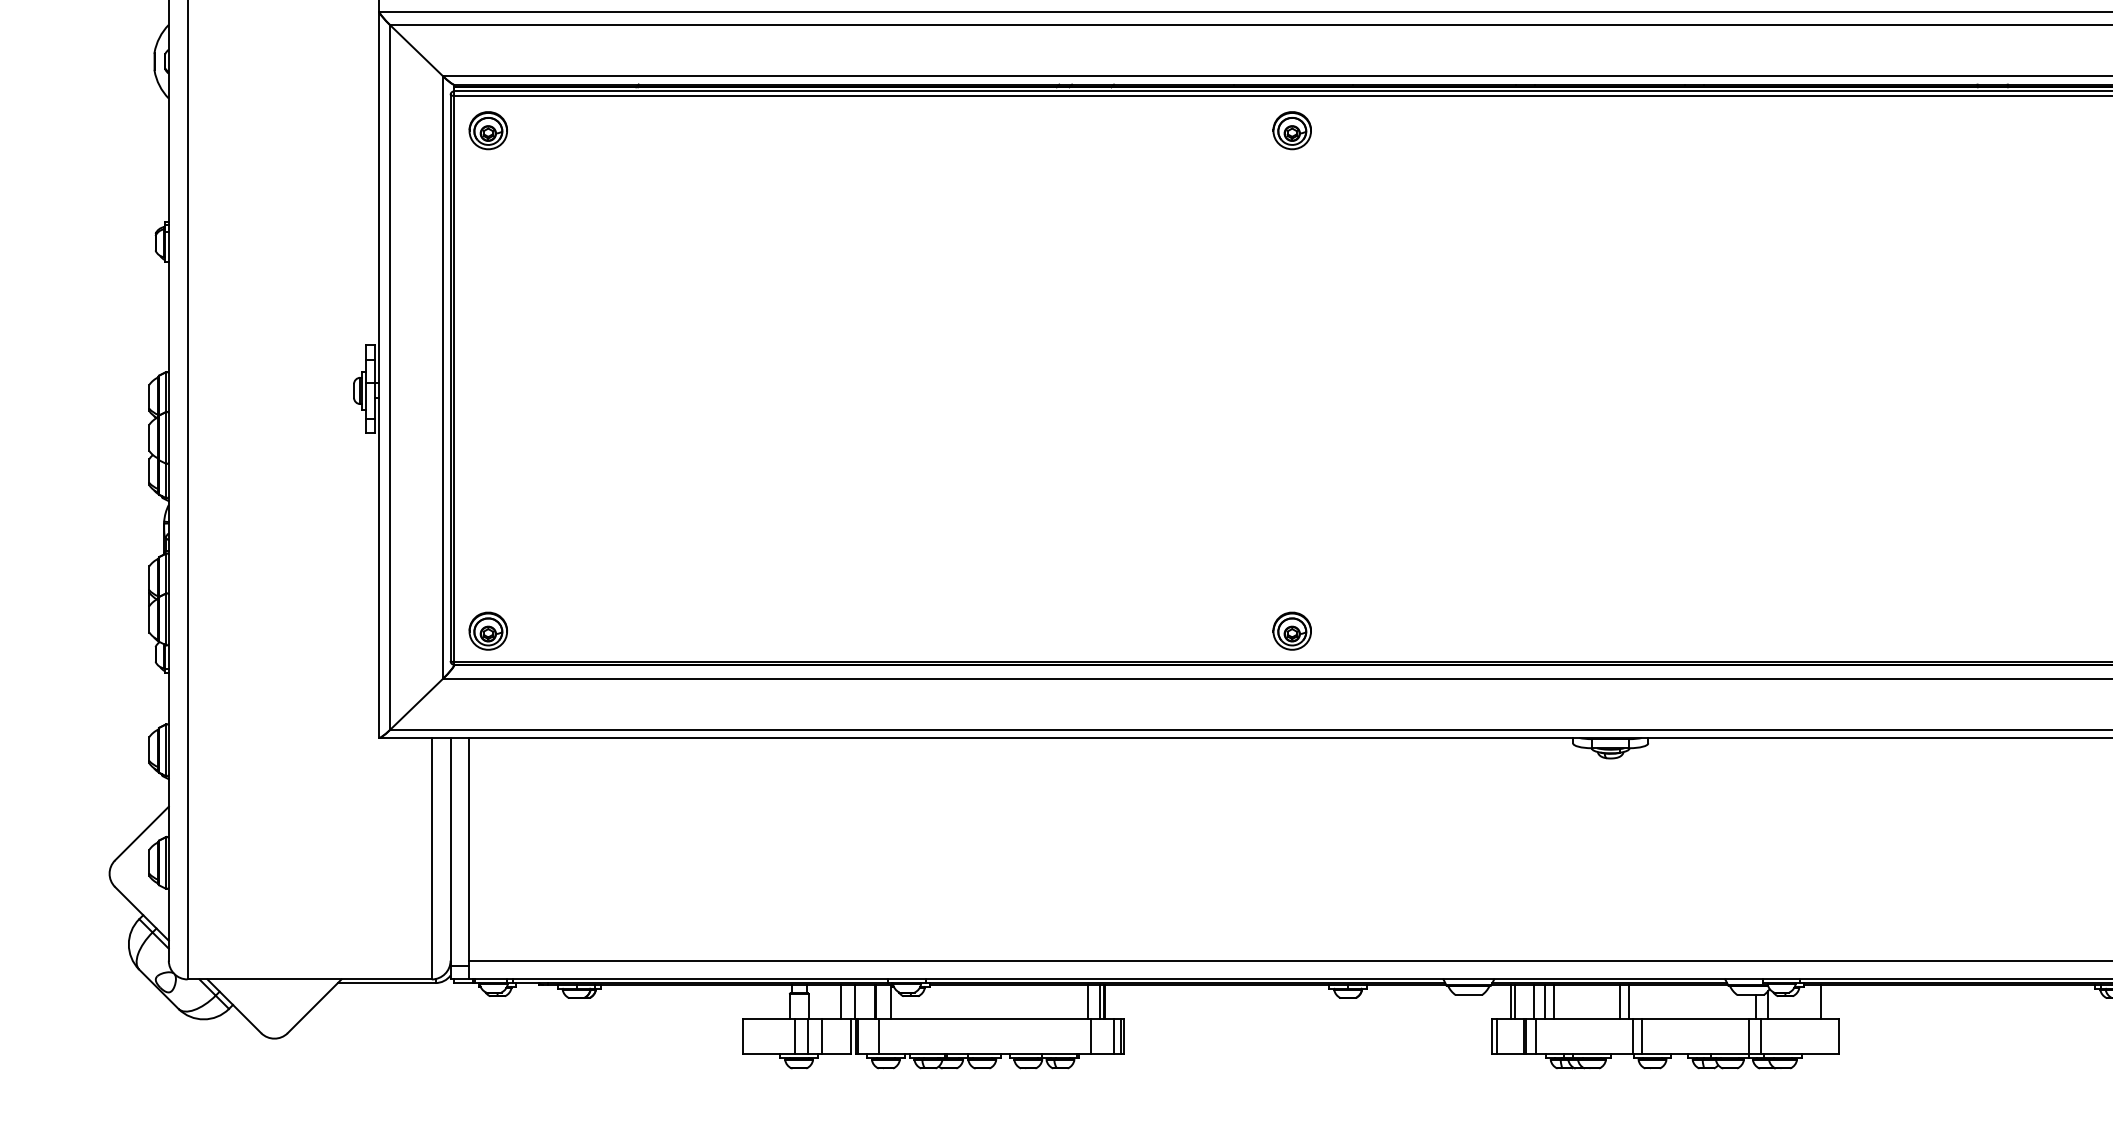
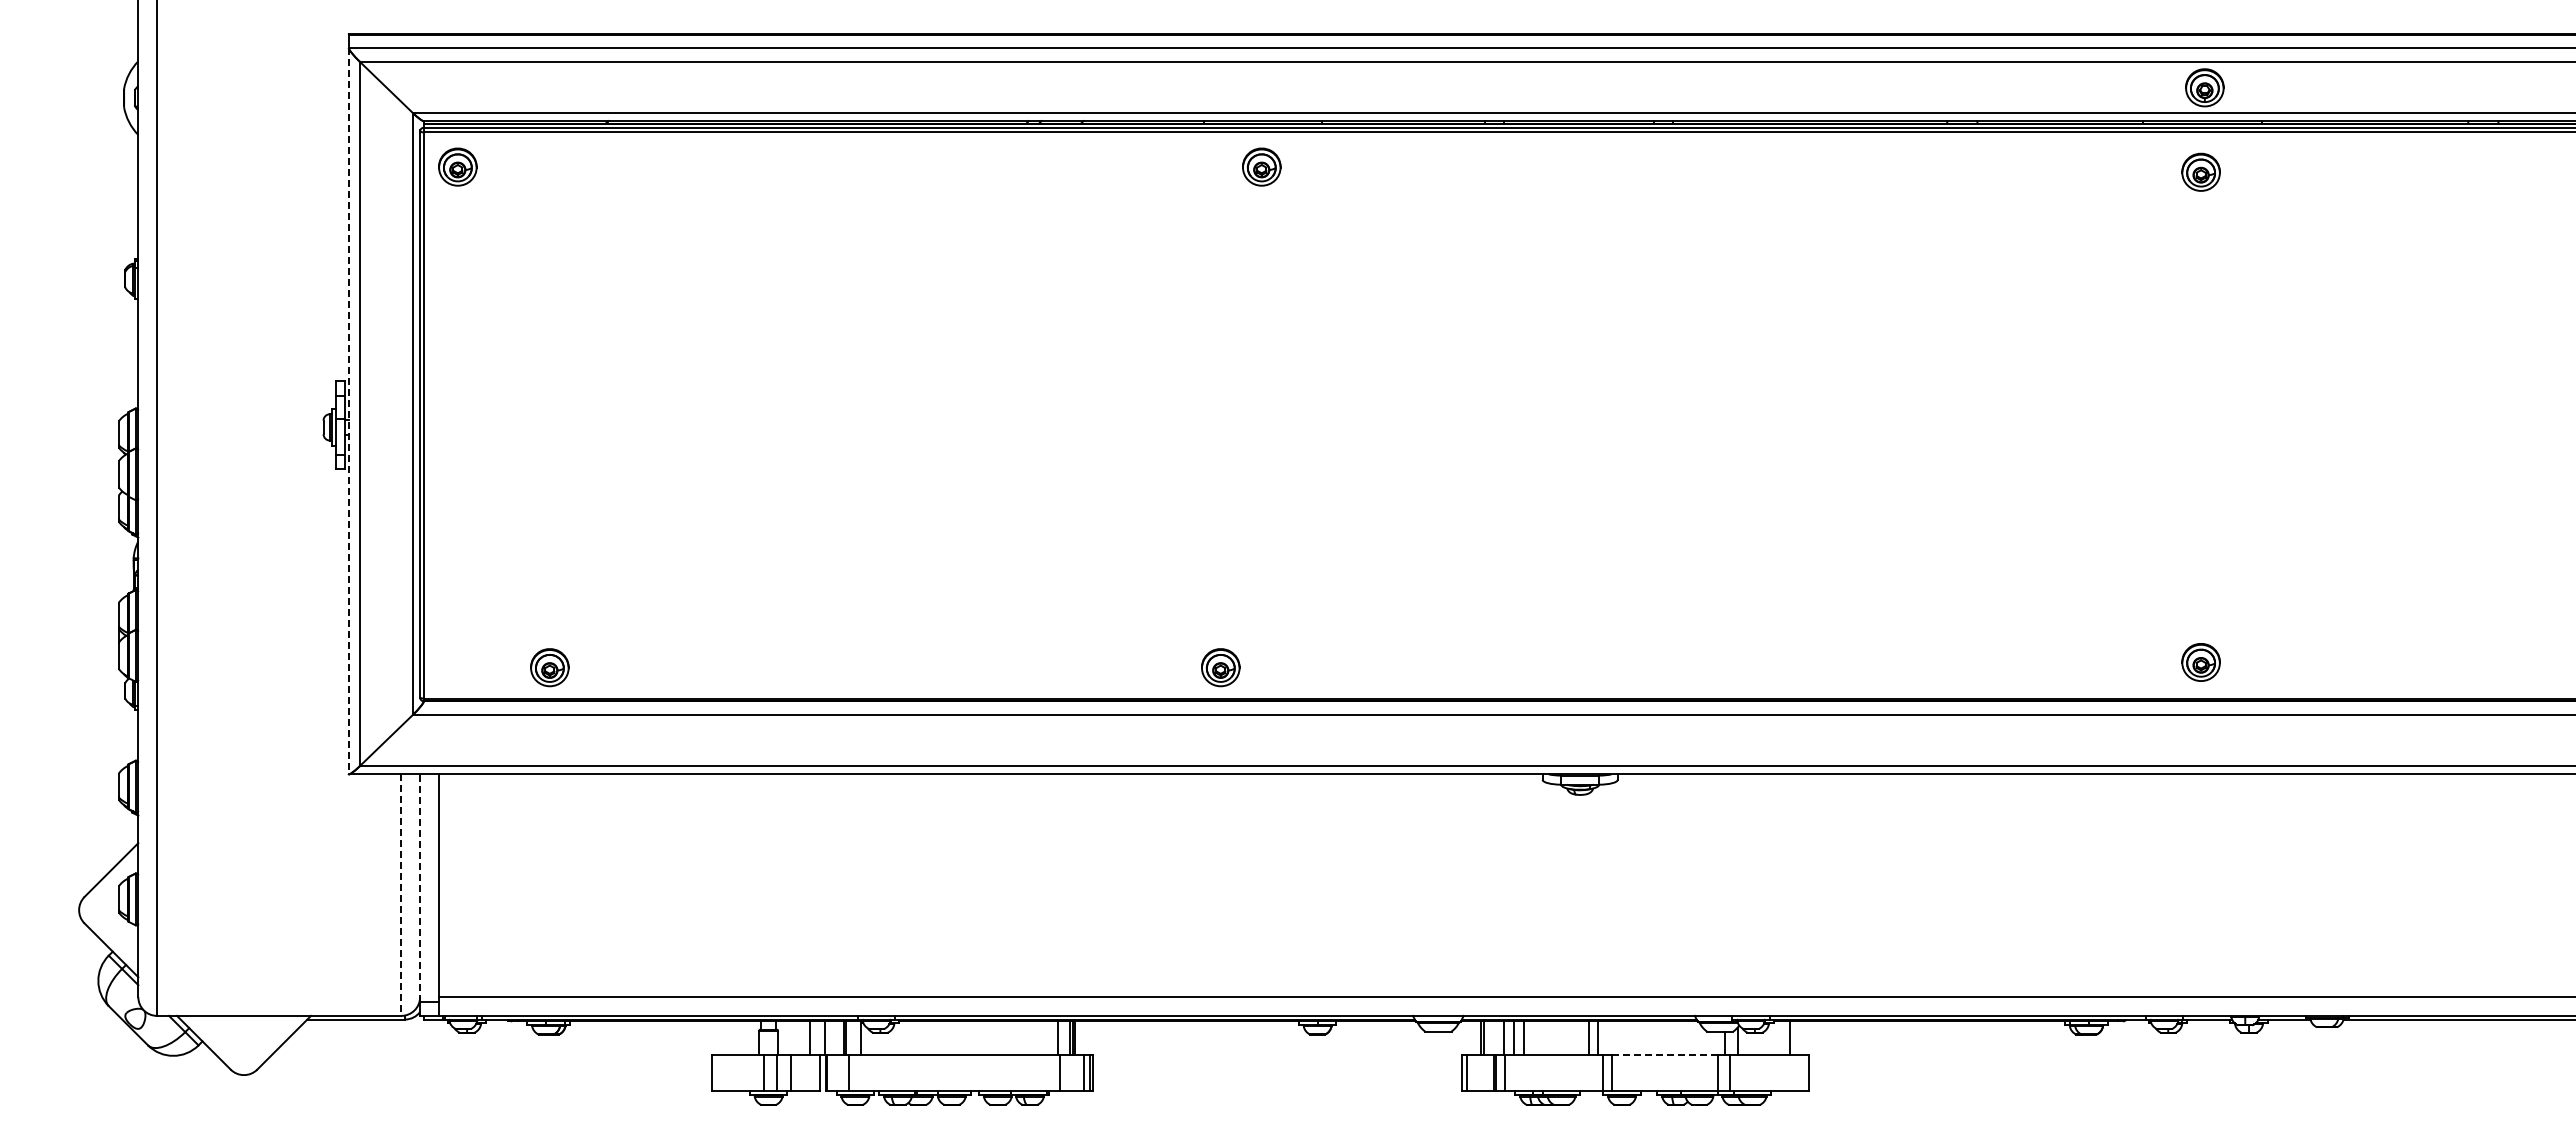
line: (378, 375) -> (348, 411), solid -> dashed
part: (487, 631) -> (549, 667), moved
part: (1291, 631) -> (1220, 667), moved
line: (450, 852) -> (420, 888), solid -> dashed
line: (431, 859) -> (401, 895), solid -> dashed
line: (1695, 1019) -> (1665, 1055), solid -> dashed

